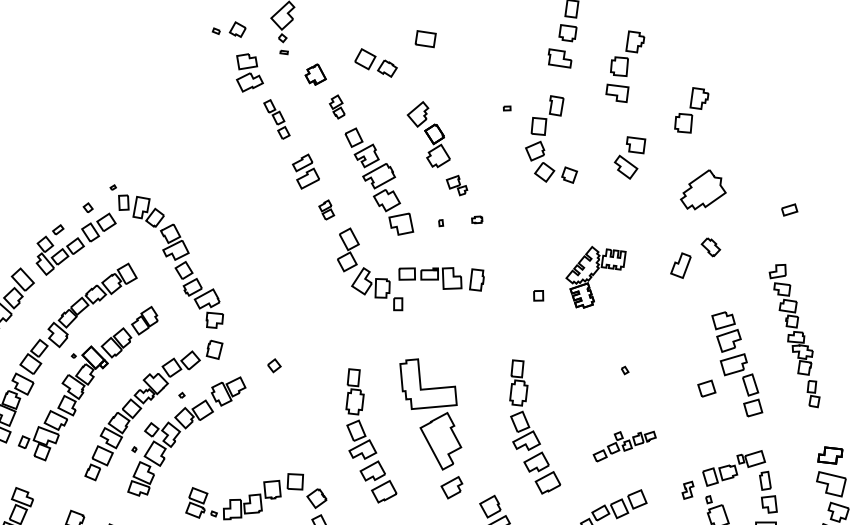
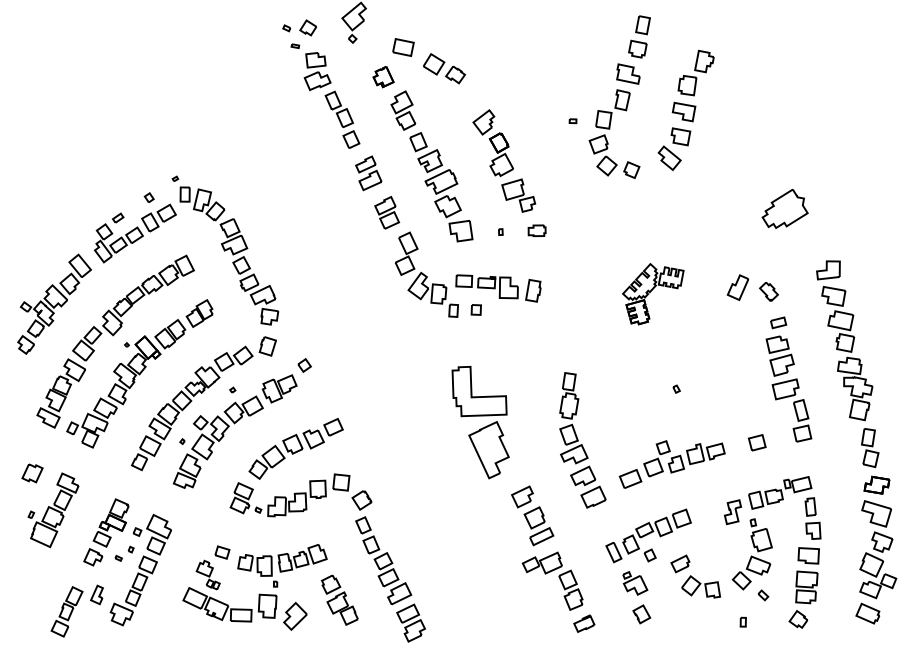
part: (425, 39) -> (403, 47), moved
part: (284, 51) -> (295, 45), moved
part: (337, 106) -> (403, 110), size x1.67
part: (690, 109) -> (756, 132), removed
part: (276, 119) -> (342, 119), size x1.43
part: (546, 134) -> (610, 128), moved
part: (630, 157) -> (674, 148), moved
part: (456, 185) -> (518, 195), size x1.67
part: (702, 189) -> (784, 208), moved
part: (326, 209) -> (387, 212), size x1.67
part: (789, 209) -> (778, 322), moved
part: (476, 219) -> (536, 230), size x1.67
part: (710, 246) -> (768, 291), moved
part: (537, 295) -> (475, 309), moved
part: (794, 336) -> (847, 364), size x1.43
part: (274, 365) -> (304, 365), moved
part: (707, 388) -> (757, 442), moved
part: (370, 435) -> (418, 440), removed
part: (624, 445) -> (671, 464), size x1.67
part: (247, 450) -> (295, 448), added
part: (452, 487) -> (522, 496), moved
part: (687, 490) -> (732, 512), size x1.43

